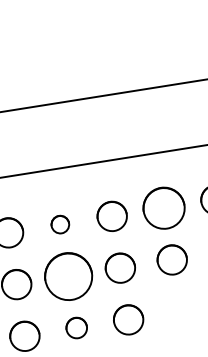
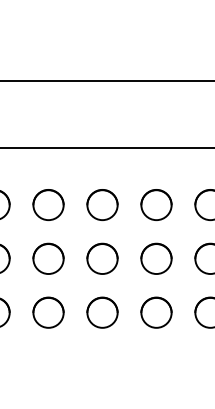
circle: (163, 207) -> (156, 204), size x0.71
circle: (60, 224) -> (48, 204), size x1.67
circle: (68, 276) -> (48, 258), size x0.62
circle: (180, 311) -> (156, 312), added
circle: (76, 327) -> (48, 312), size x1.43

